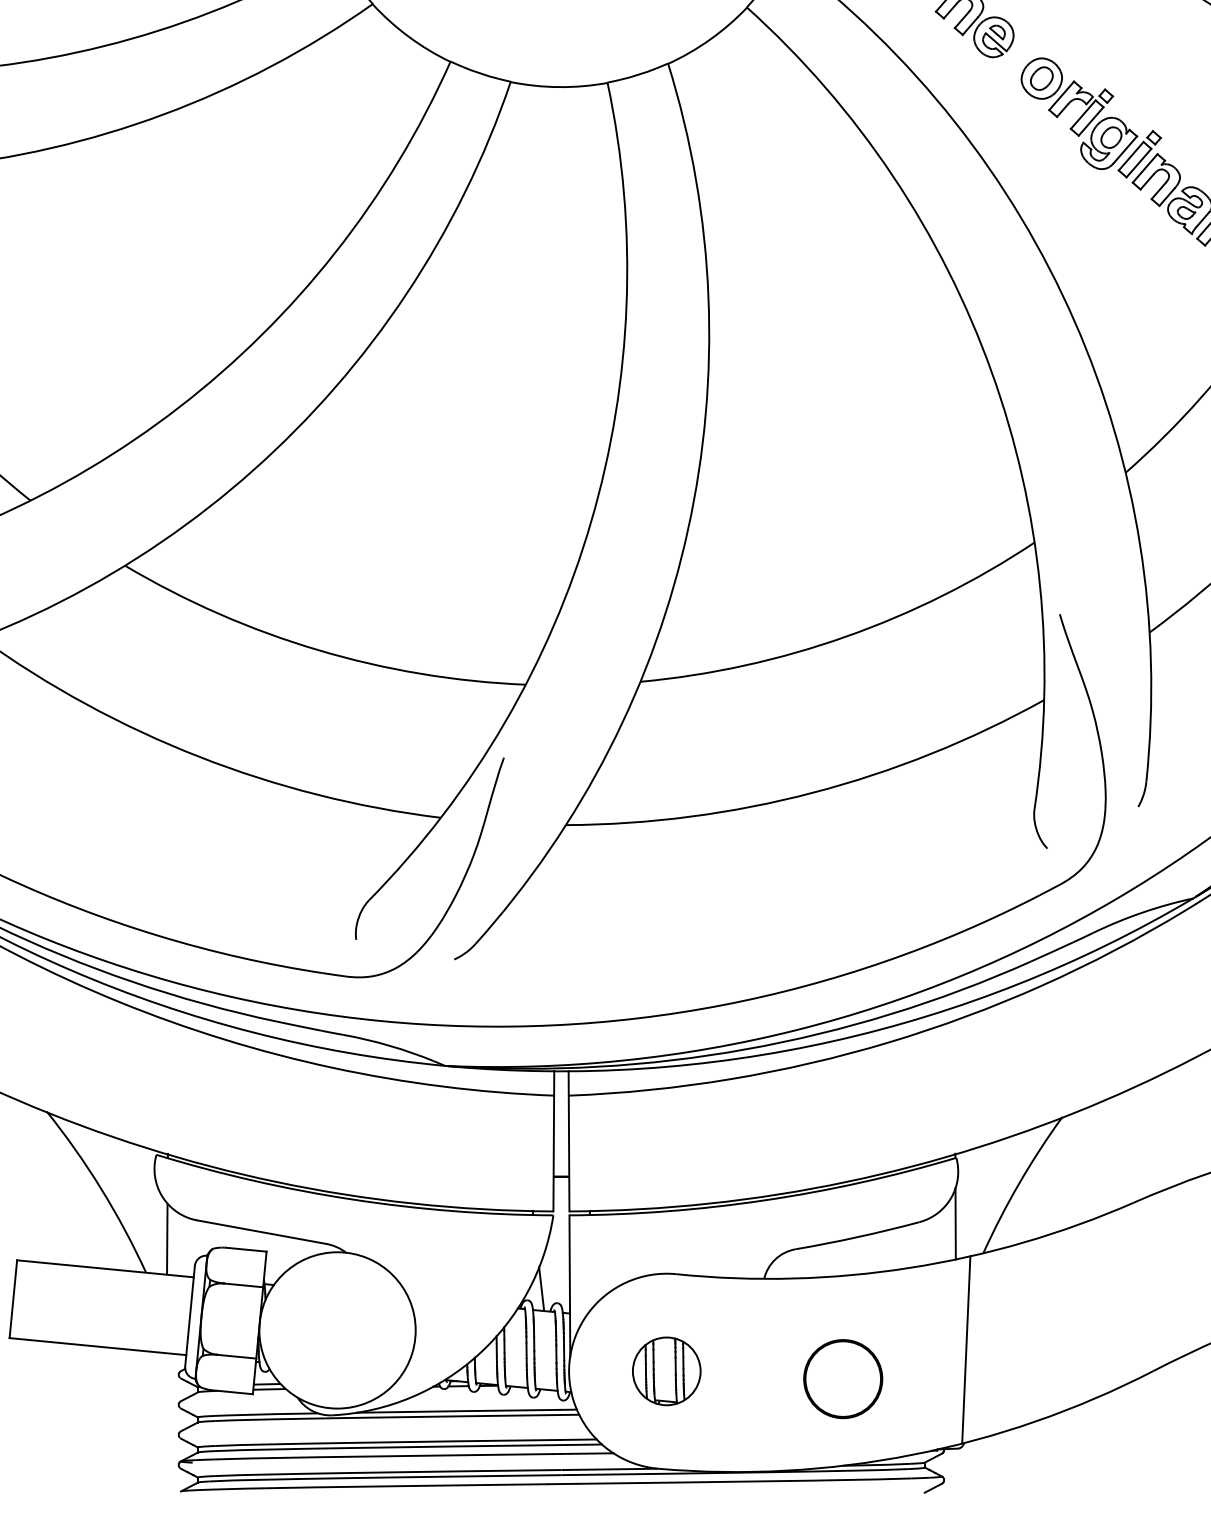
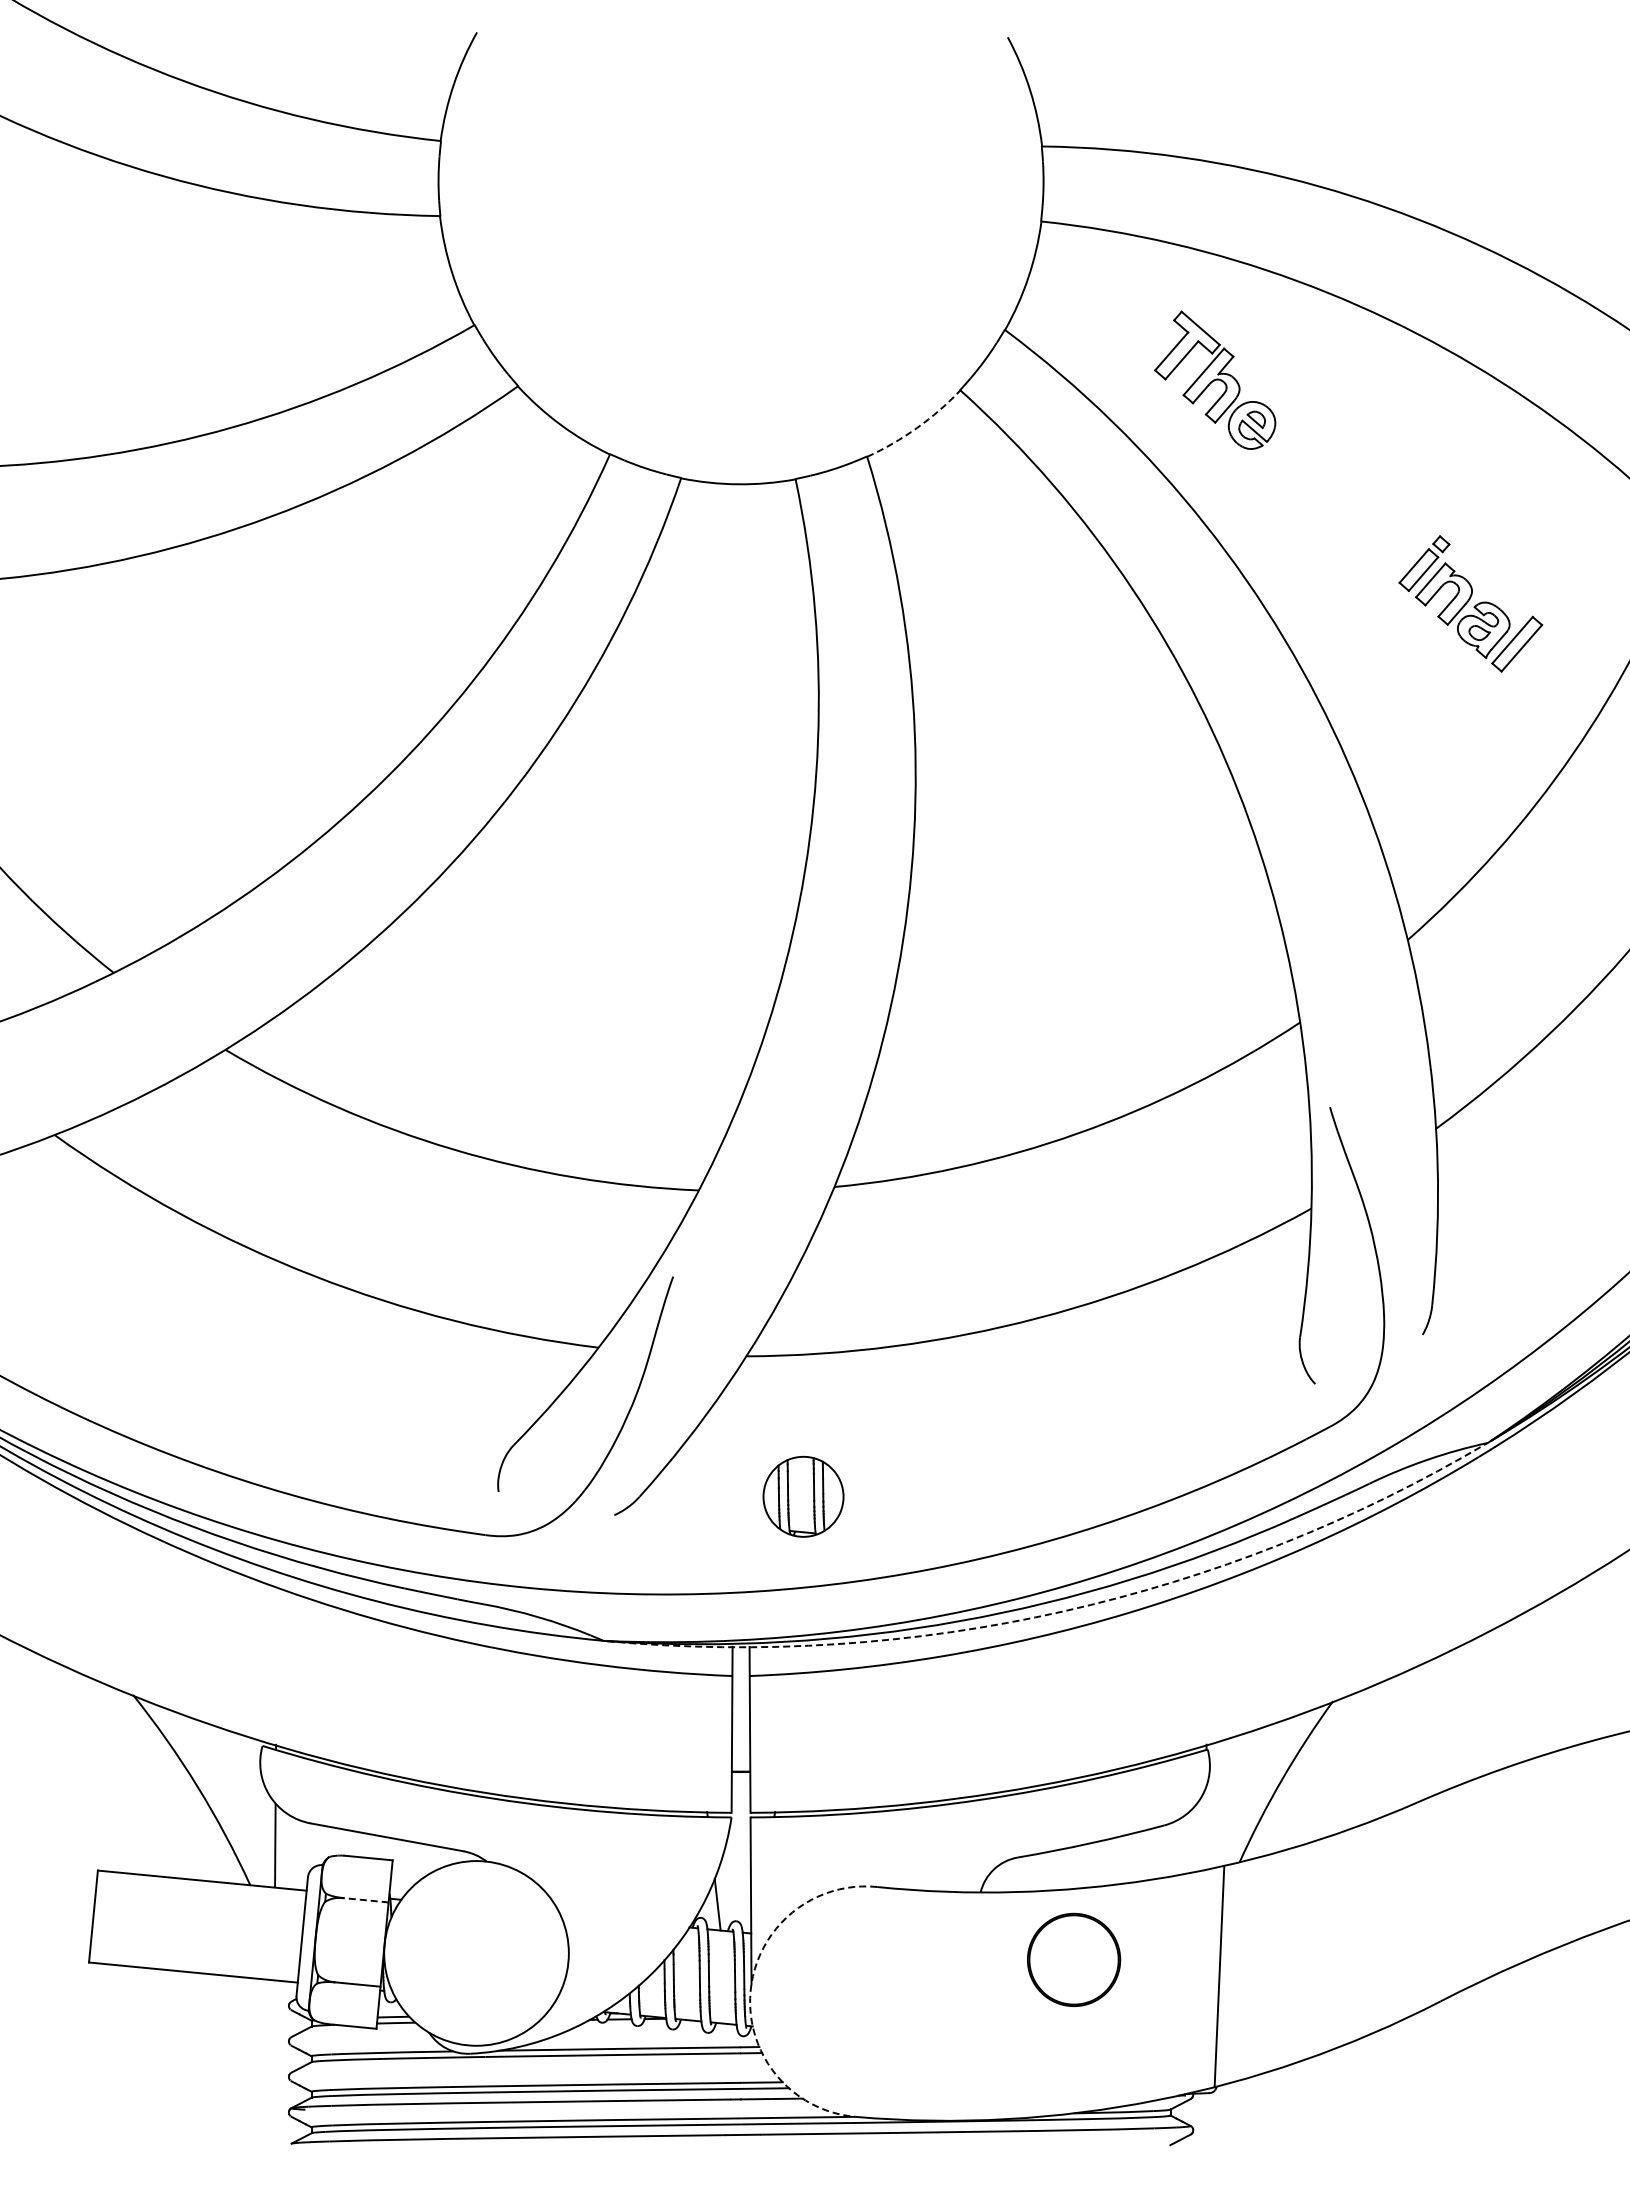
arc: (709, 39) -> (916, 428), solid -> dashed
part: (1079, 113) -> (1353, 515), removed
arc: (834, 1041) -> (1063, 1611), solid -> dashed
line: (955, 1223) -> (1206, 1827), removed
line: (243, 1285) -> (365, 1900), solid -> dashed
arc: (569, 1362) -> (750, 1991), solid -> dashed
part: (666, 1371) -> (803, 1496), moved
part: (843, 1378) -> (1074, 1959), moved

